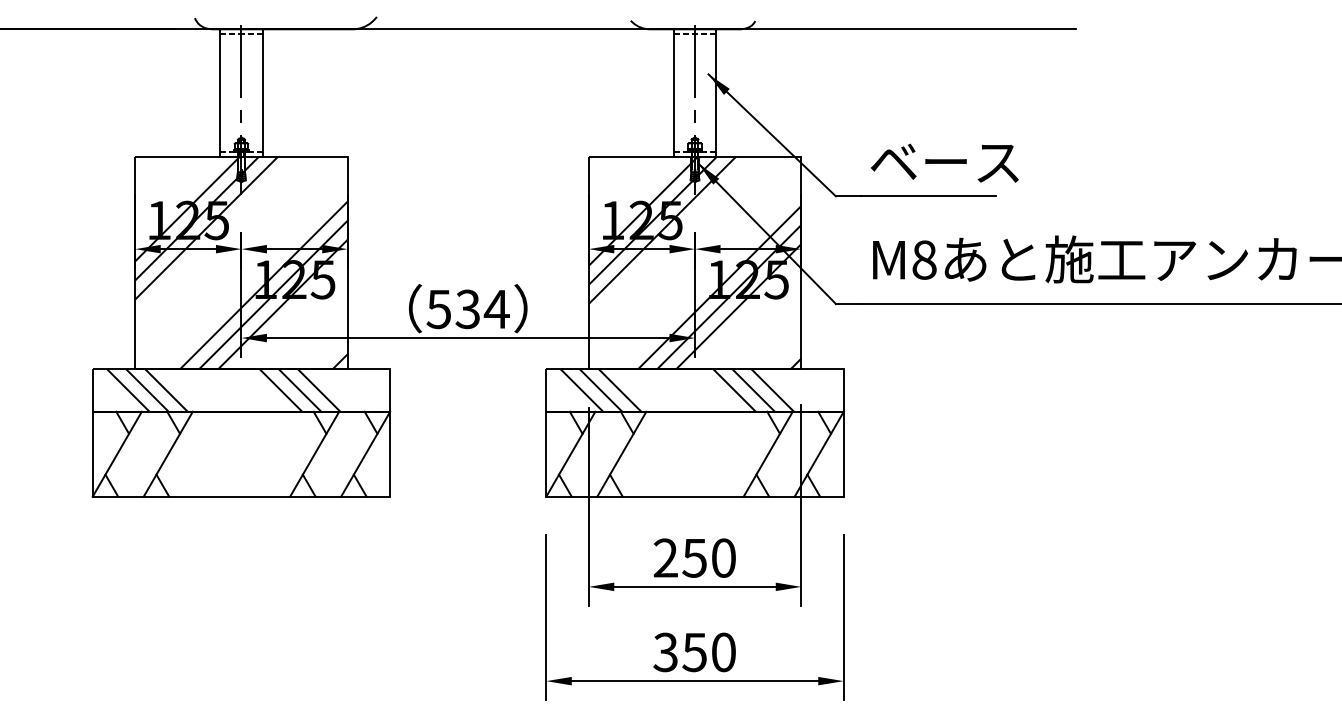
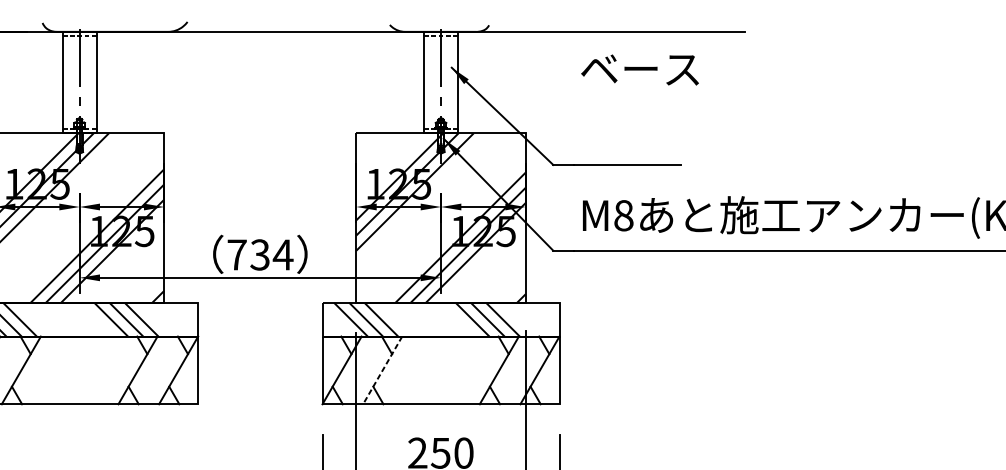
text: (944, 162) -> (639, 69), moved
text: (438, 309) -> (236, 255), 534 -> 734
line: (621, 454) -> (382, 370), solid -> dashed

